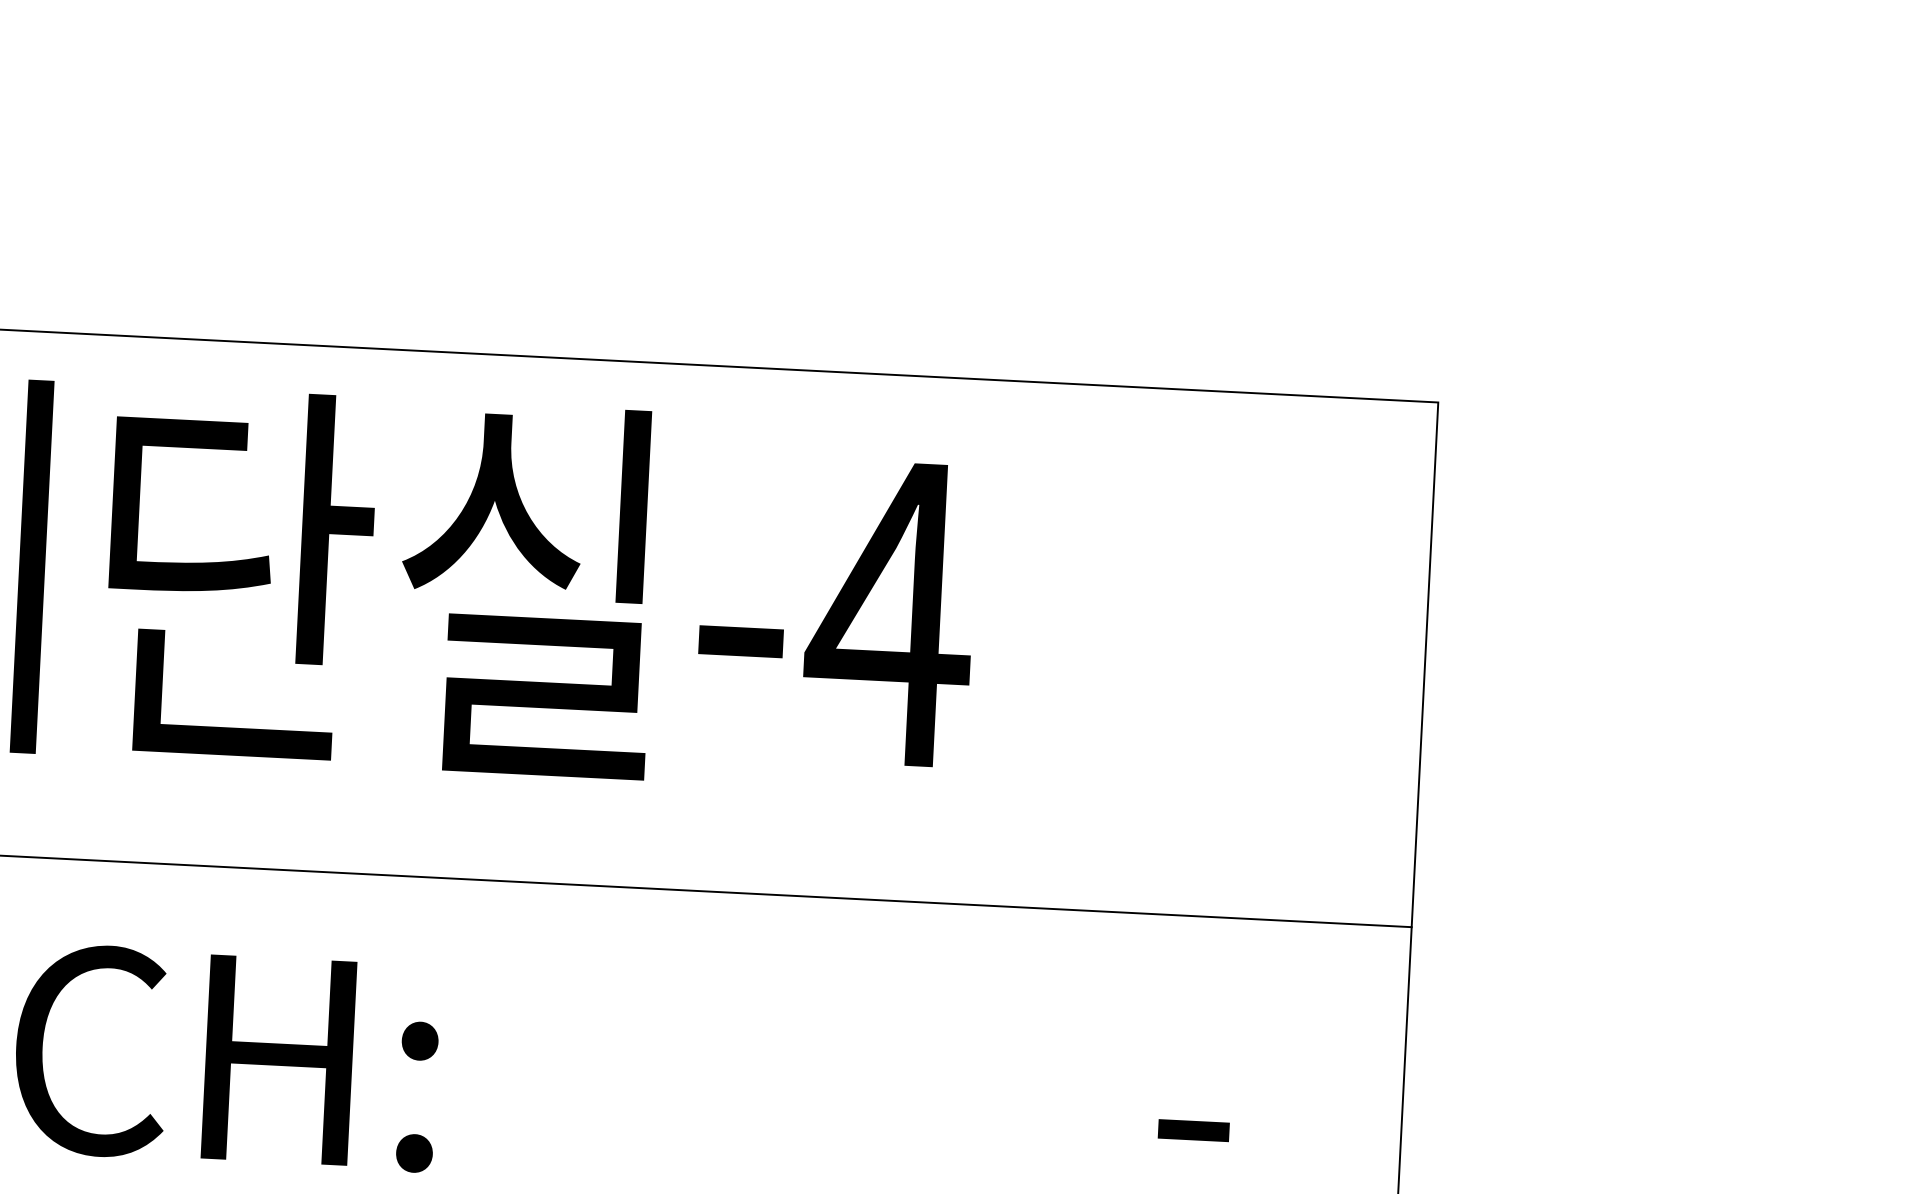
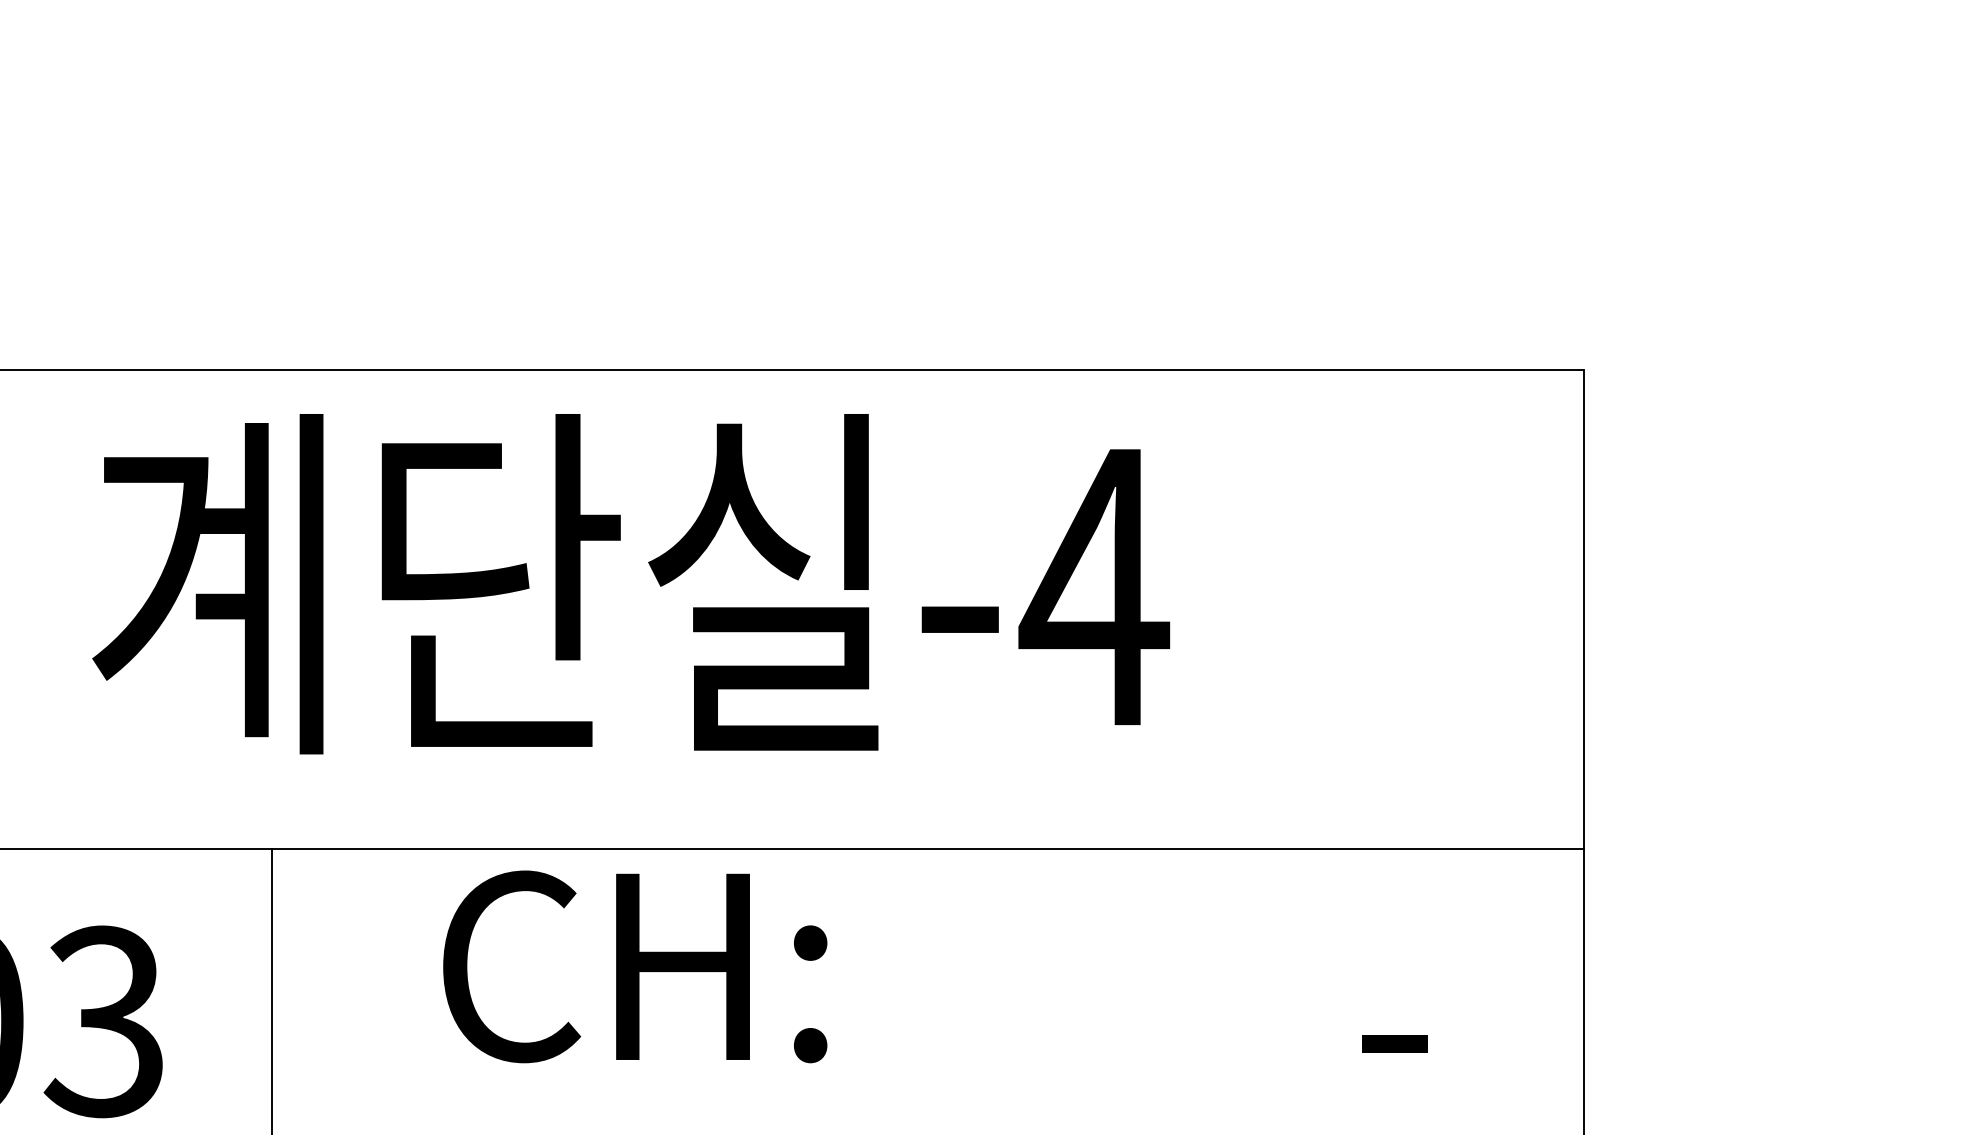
text: (226, 1057) -> (635, 966), moved

